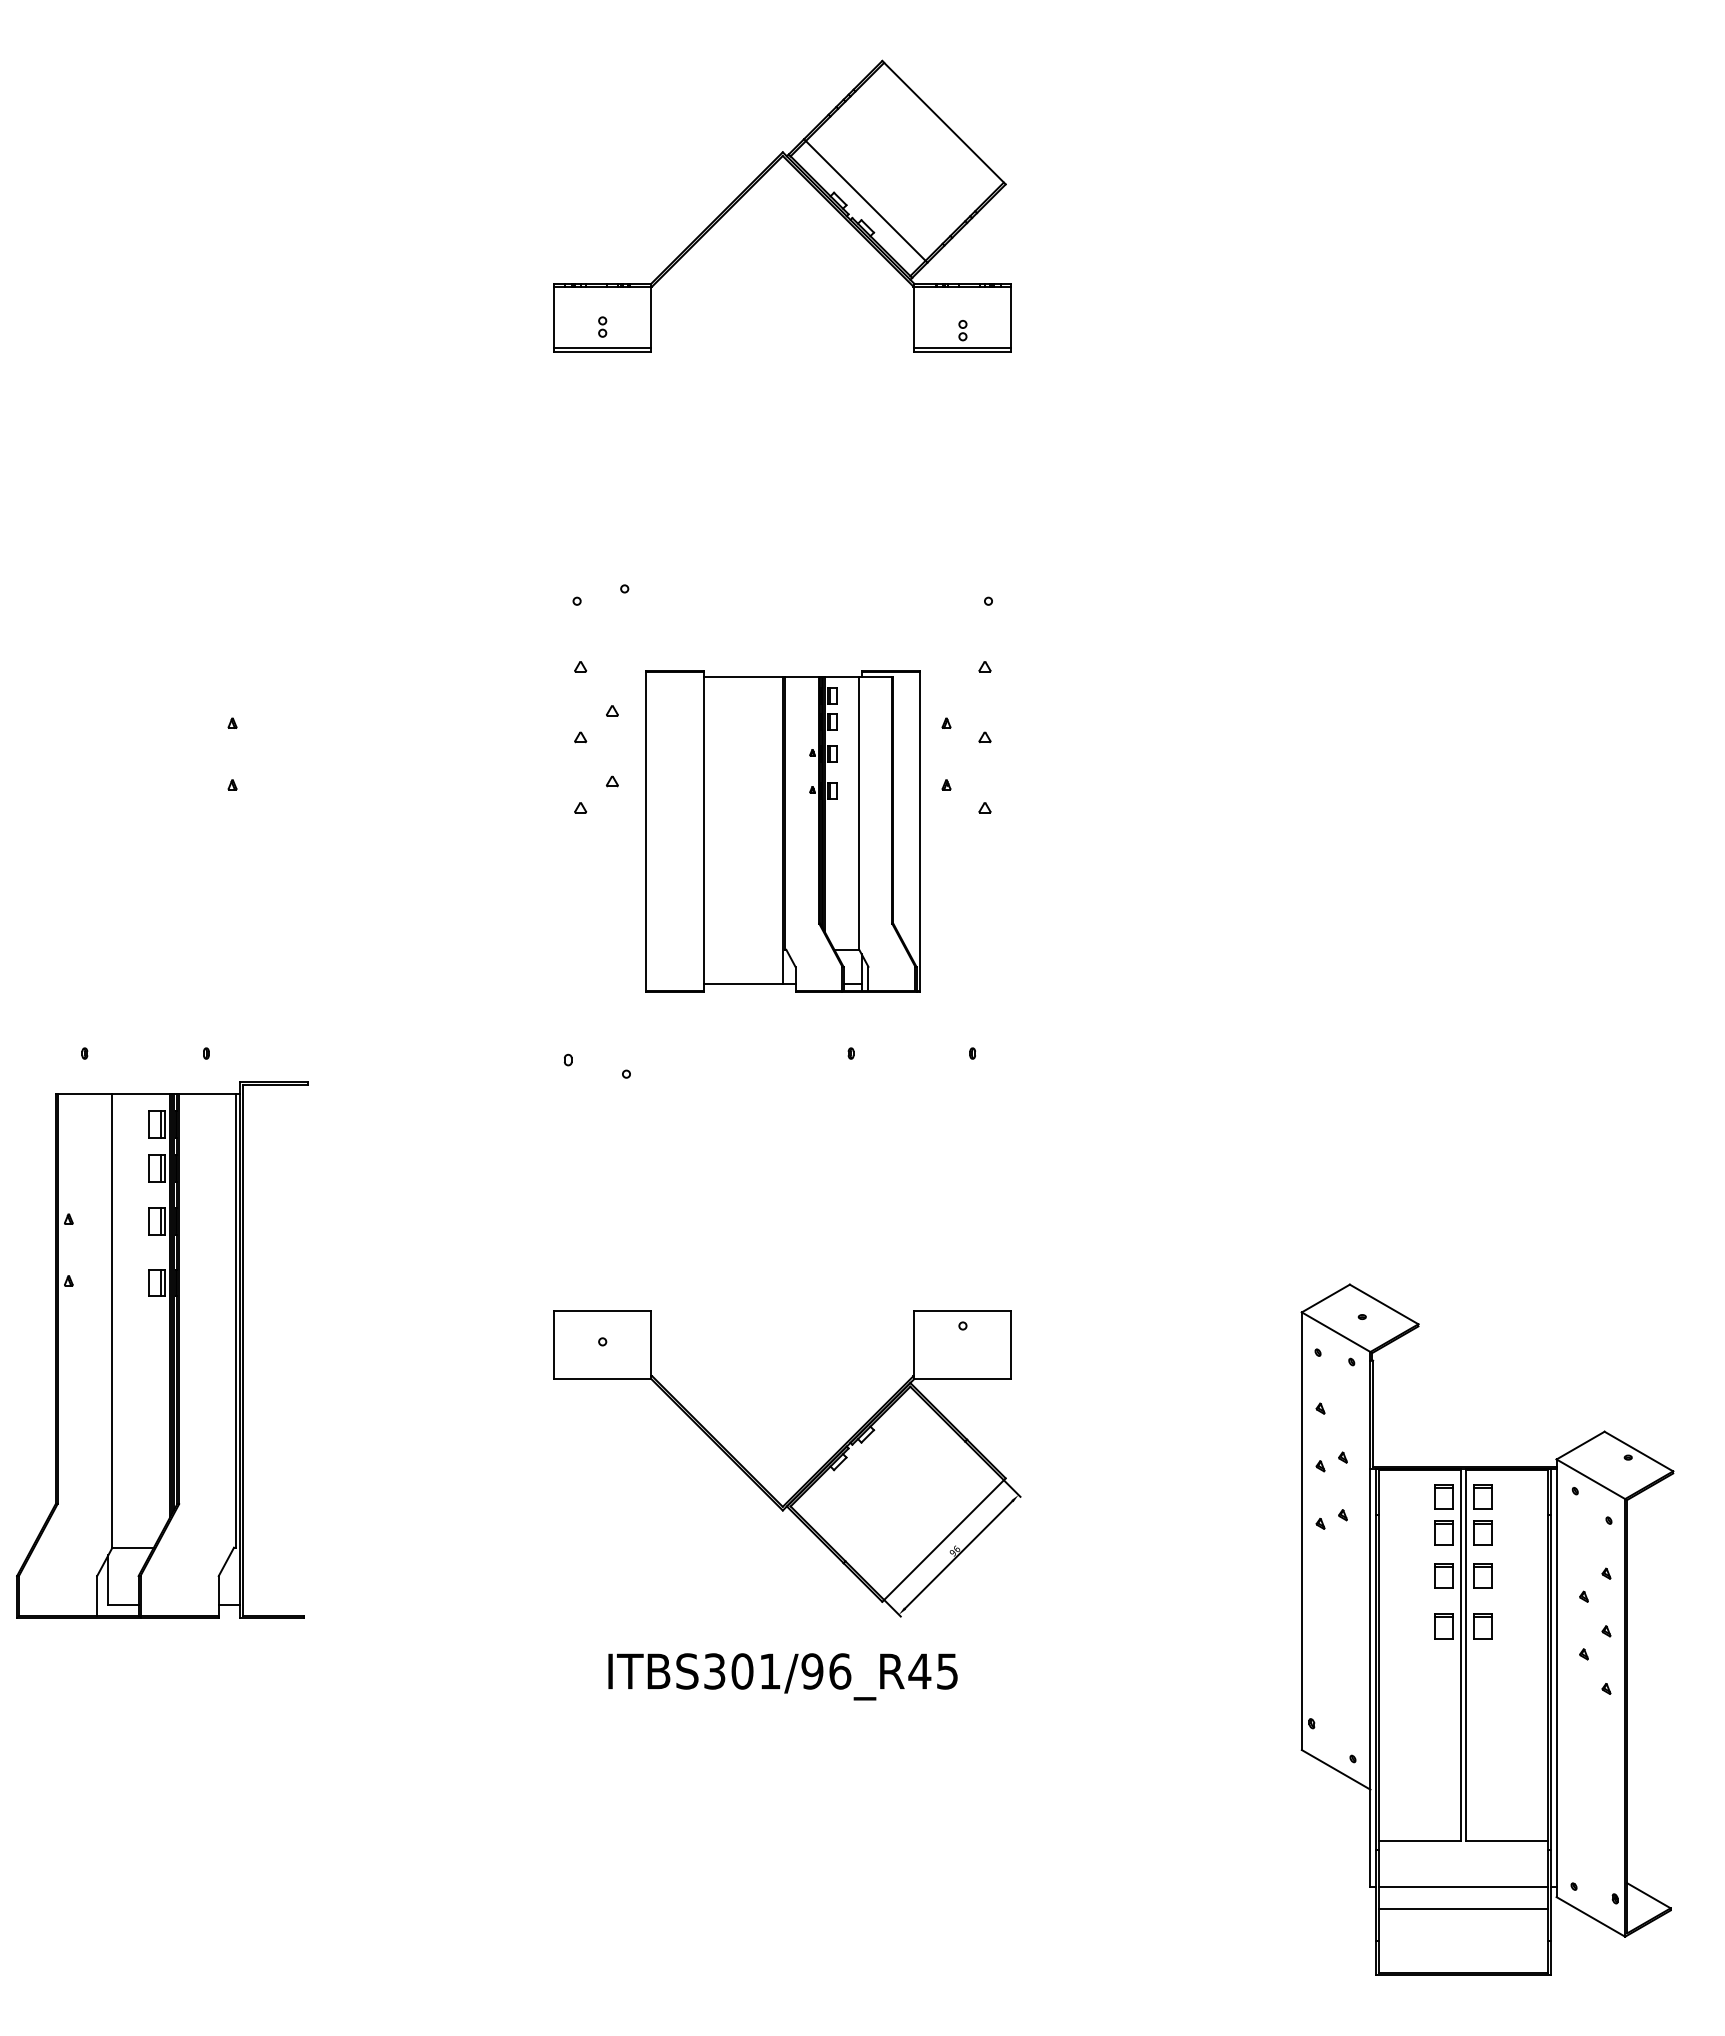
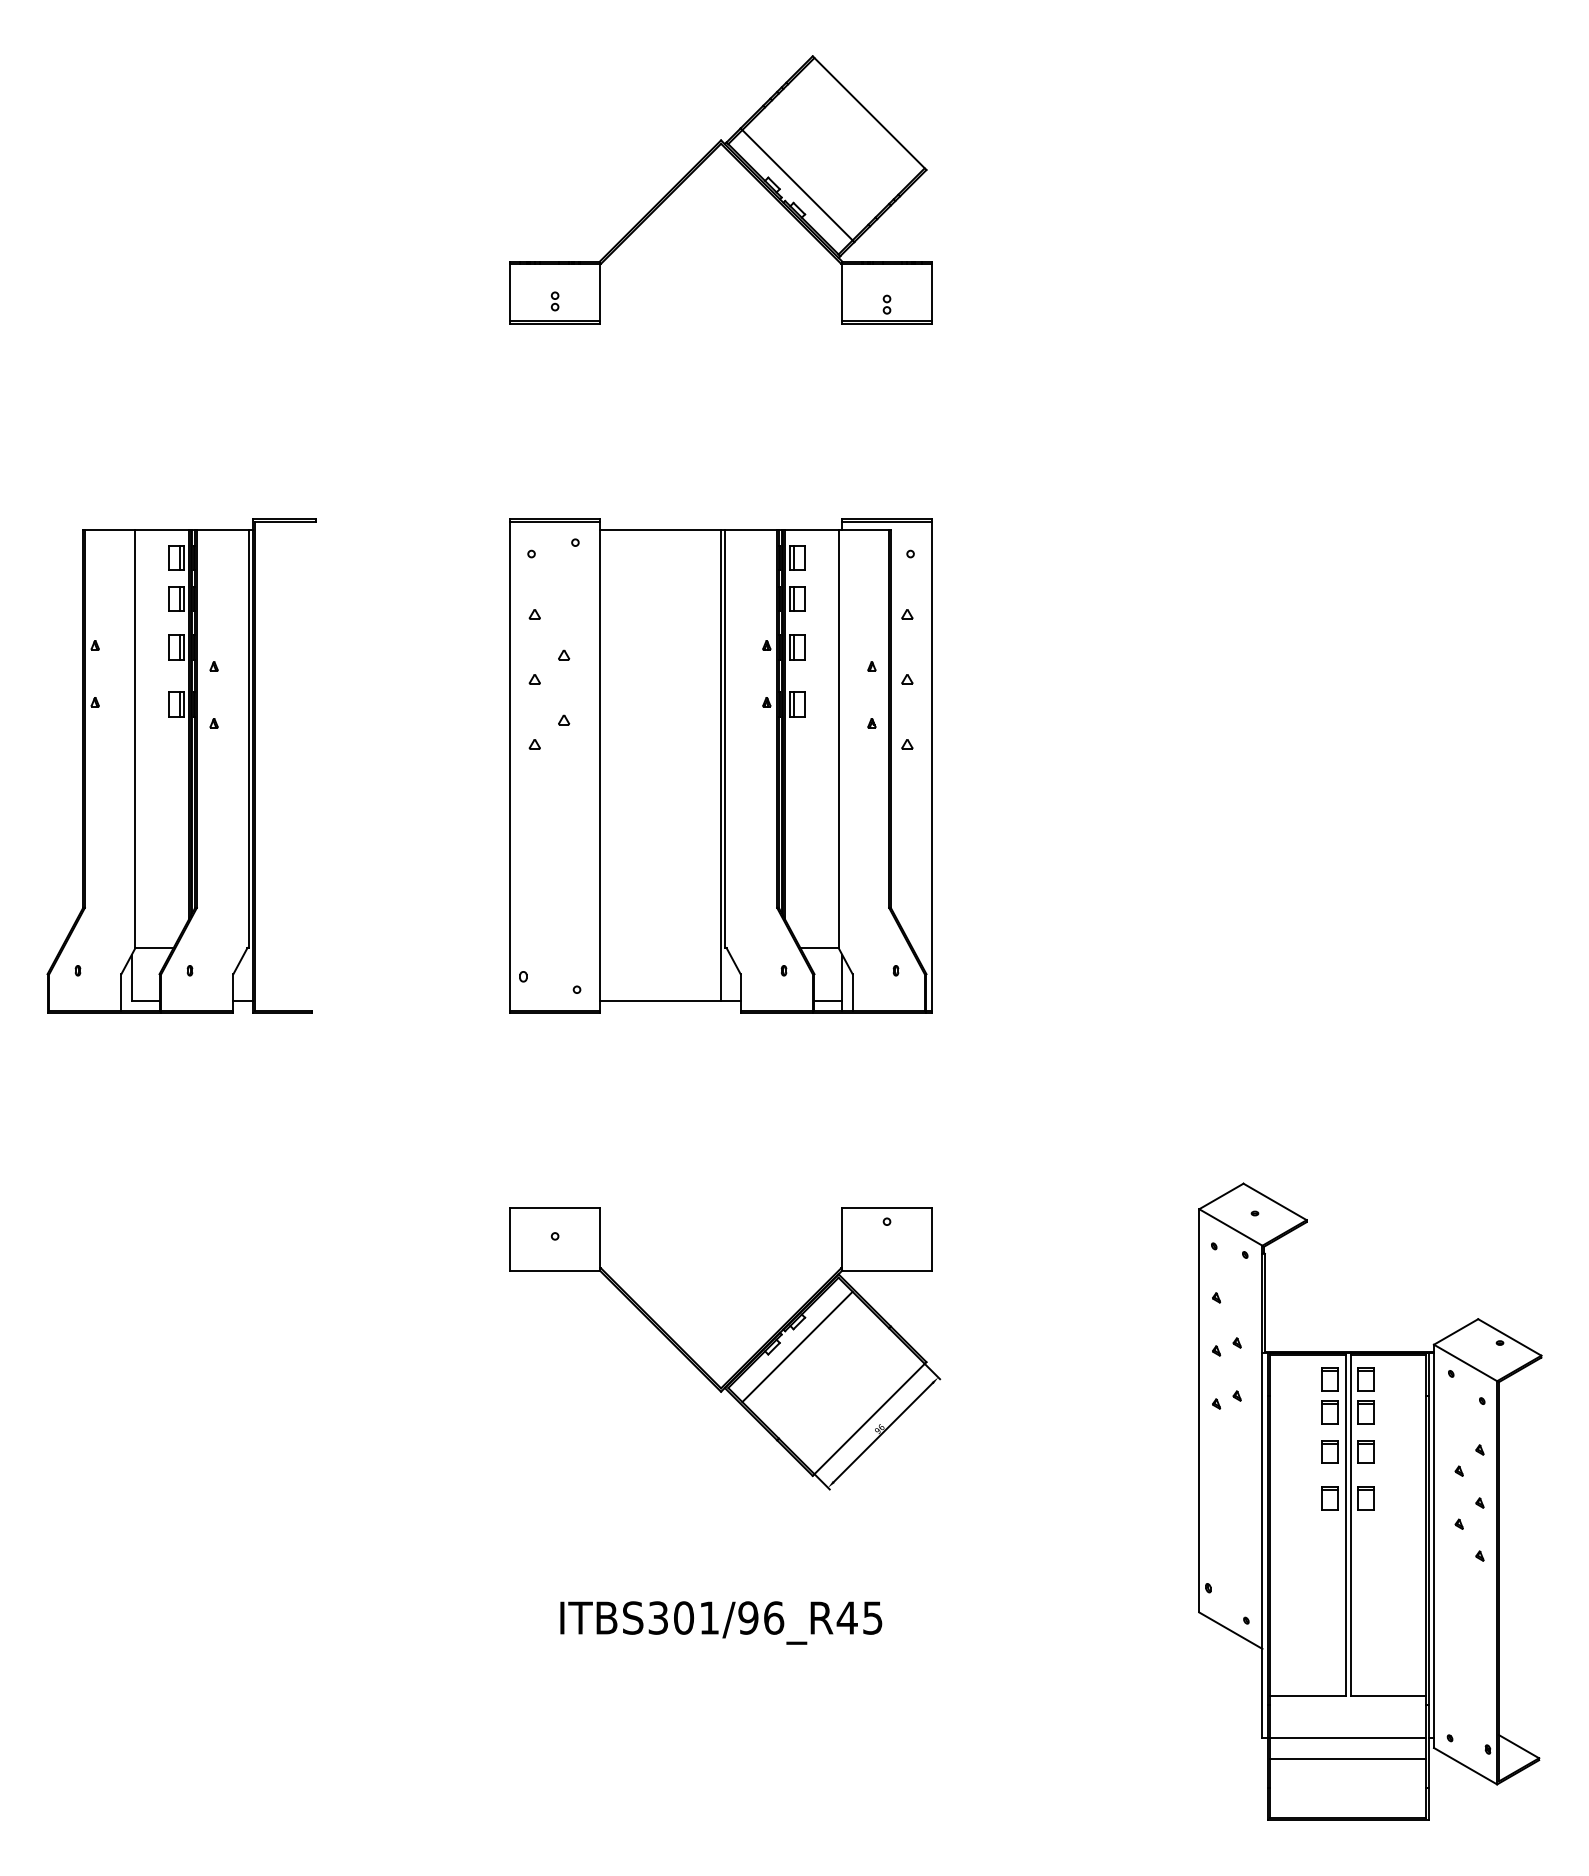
part: (782, 830) -> (720, 765), size x1.67
part: (162, 1349) -> (181, 765), moved
line: (865, 1461) -> (797, 1346), added
text: (783, 1676) -> (721, 1622), moved

